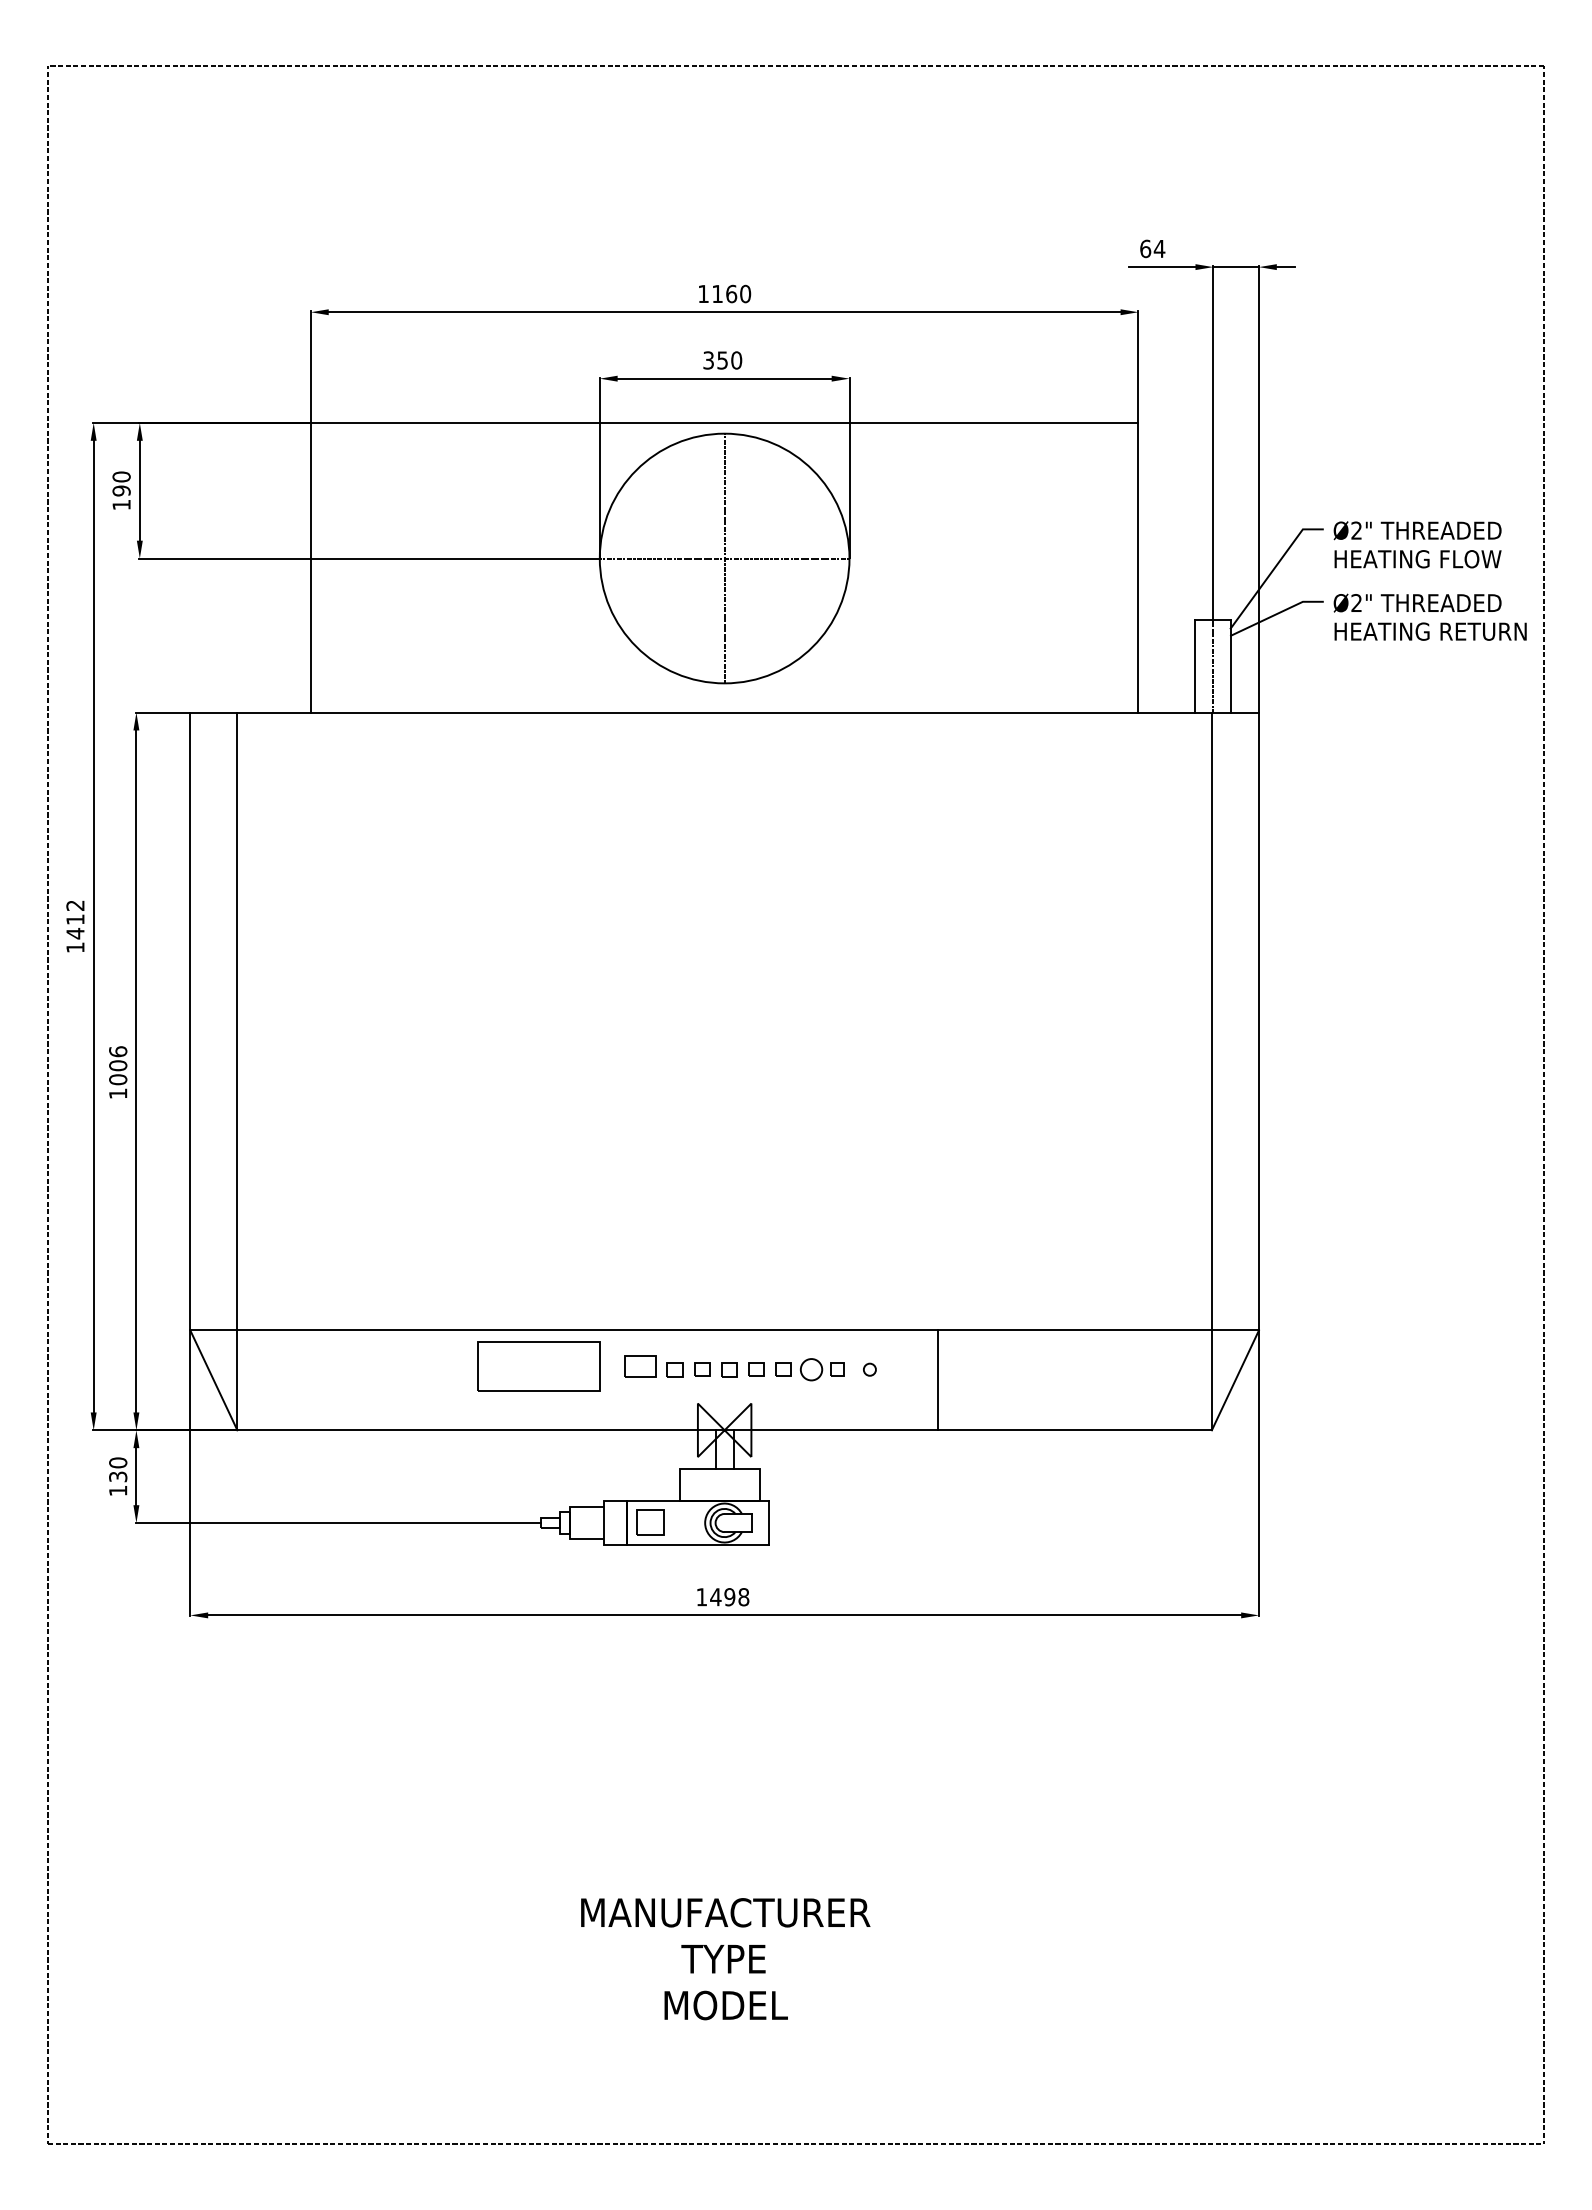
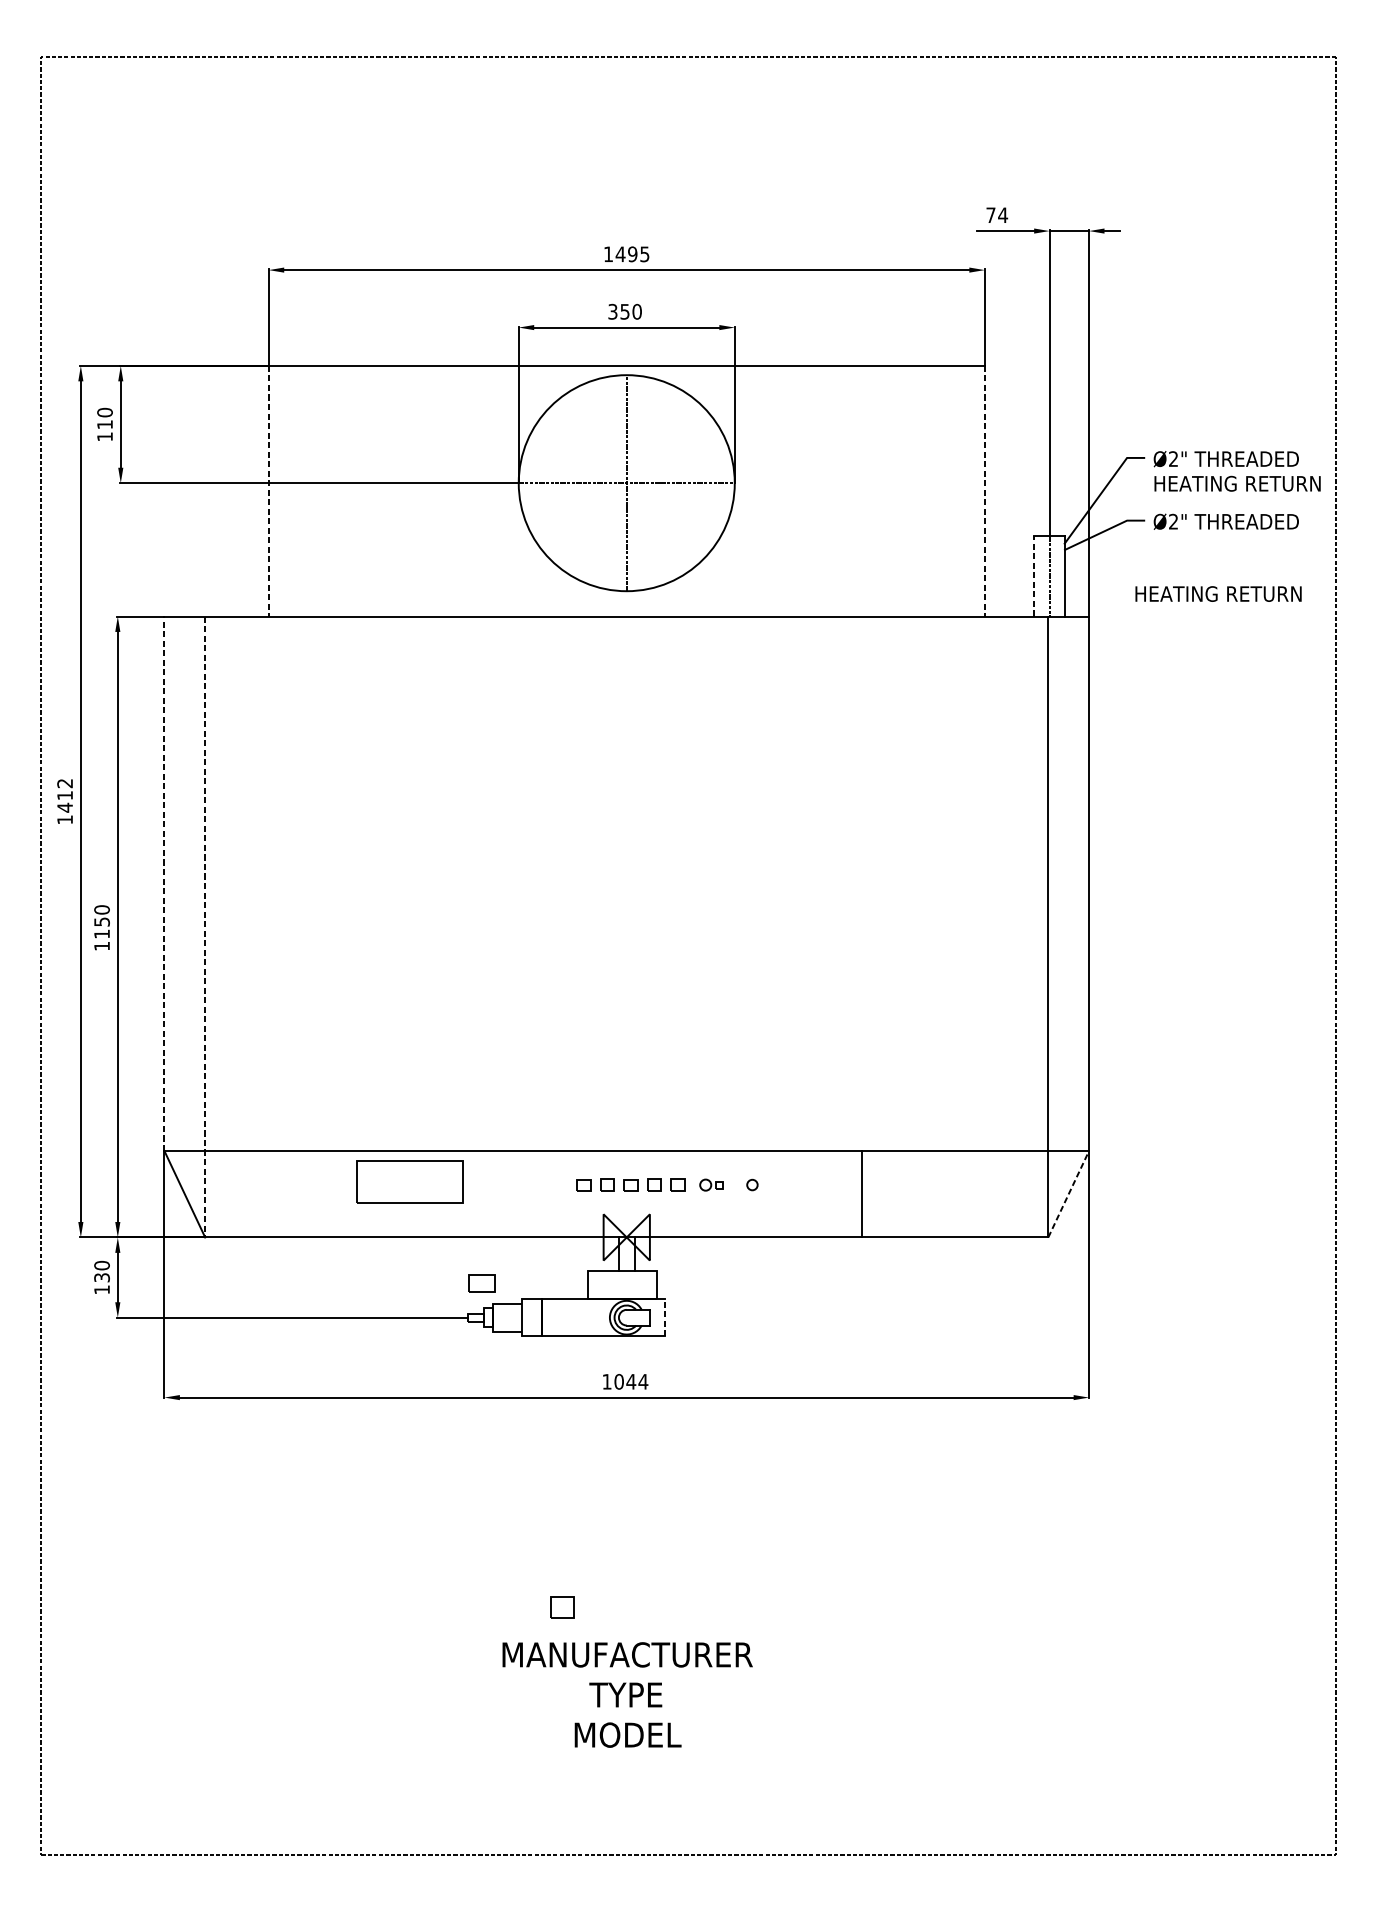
text: (1145, 248) -> (990, 214), 64 -> 74
text: (731, 293) -> (632, 253), 1160 -> 1495
text: (121, 490) -> (104, 424), 190 -> 110
text: (1484, 559) -> (1284, 484), HEATING FLOW -> HEATING RETURN
line: (310, 567) -> (268, 490), solid -> dashed
line: (1138, 567) -> (984, 490), solid -> dashed
text: (1430, 631) -> (1218, 593), moved
line: (1195, 665) -> (1034, 575), solid -> dashed
line: (190, 1021) -> (164, 883), solid -> dashed
text: (118, 1065) -> (102, 921), 1006 -> 1150
line: (237, 1071) -> (205, 927), solid -> dashed
part: (538, 1366) -> (409, 1182), moved
part: (640, 1366) -> (482, 1283), moved
part: (822, 1369) -> (711, 1184), size x0.6
line: (1235, 1379) -> (1068, 1193), solid -> dashed
line: (937, 1380) -> (861, 1194), moved
part: (650, 1522) -> (562, 1607), moved
line: (769, 1523) -> (665, 1318), solid -> dashed
text: (729, 1597) -> (630, 1382), 1498 -> 1044

